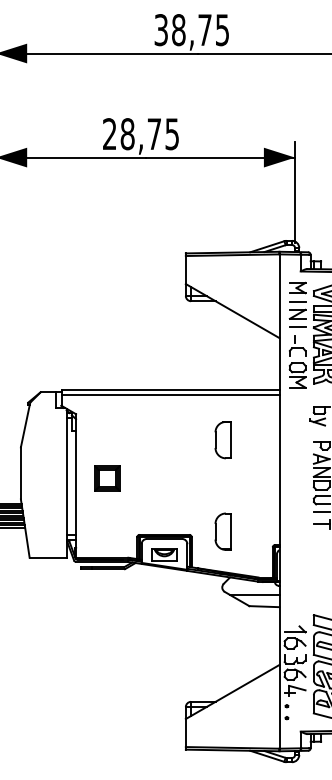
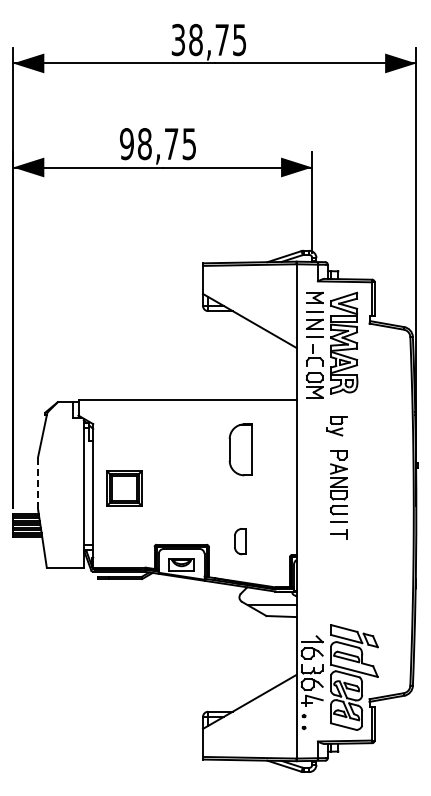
text: (109, 134) -> (126, 144), 28,75 -> 98,75
line: (170, 395) -> (187, 405), removed
part: (222, 440) -> (239, 450), size x1.4
line: (21, 472) -> (38, 482), solid -> dashed
part: (107, 478) -> (124, 488), size x1.4
part: (222, 531) -> (239, 541), size x0.7

